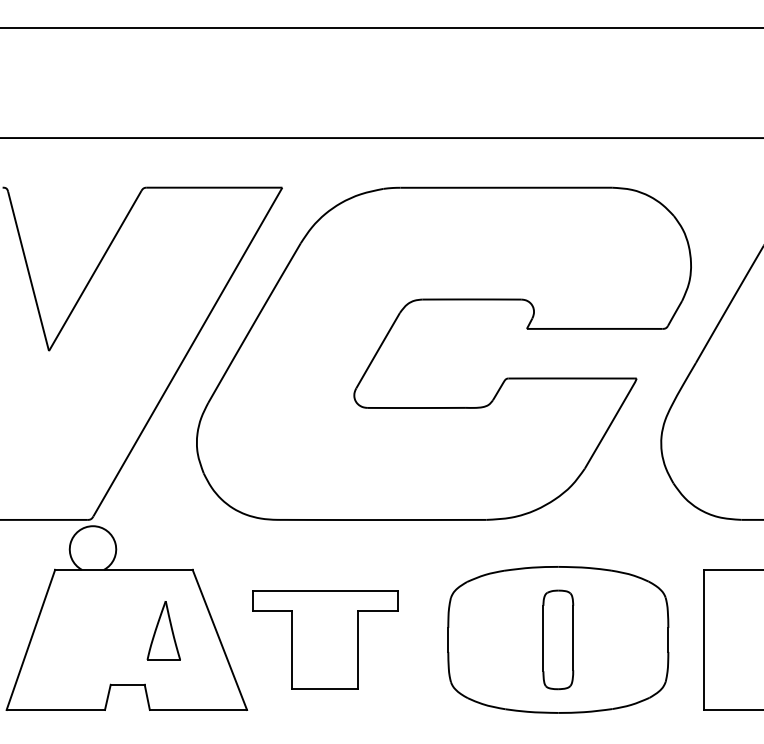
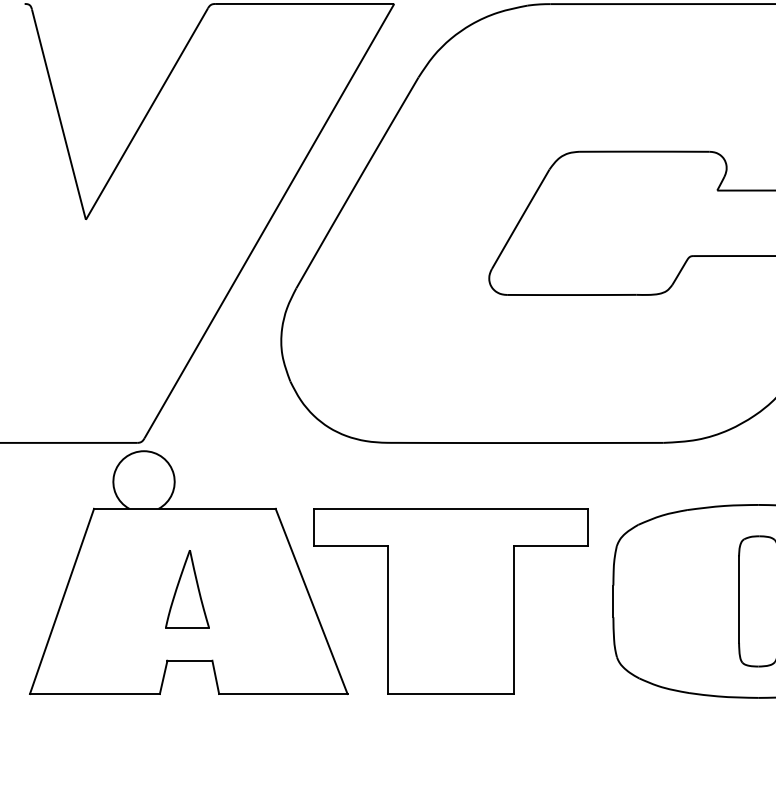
part: (163, 630) -> (186, 588), moved
part: (324, 639) -> (449, 600), size x1.43

